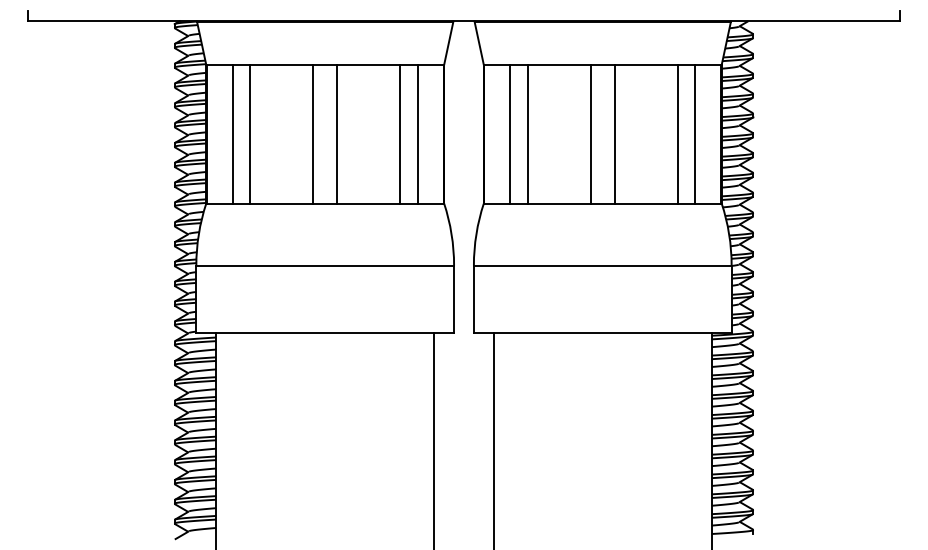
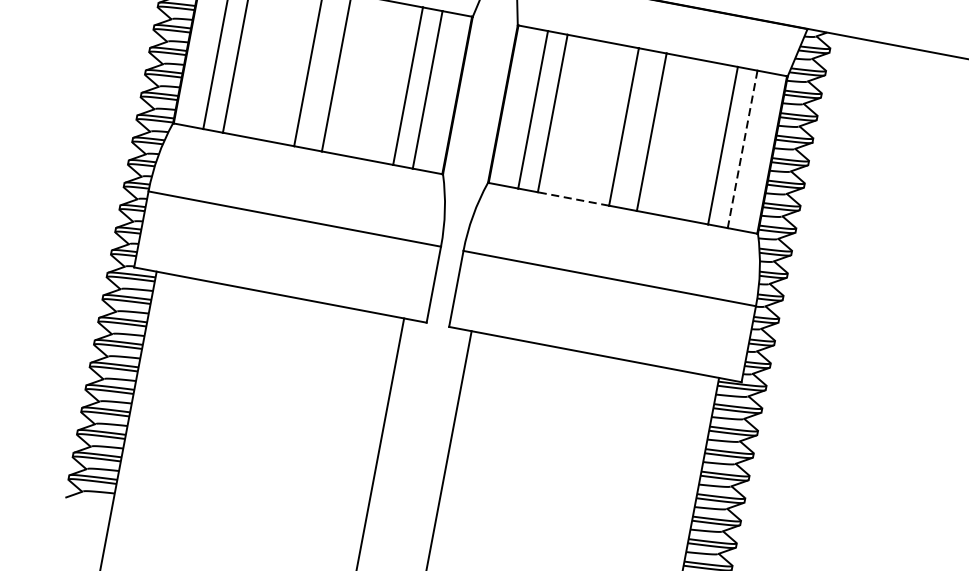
line: (695, 134) -> (743, 149), solid -> dashed
line: (558, 203) -> (572, 198), solid -> dashed

